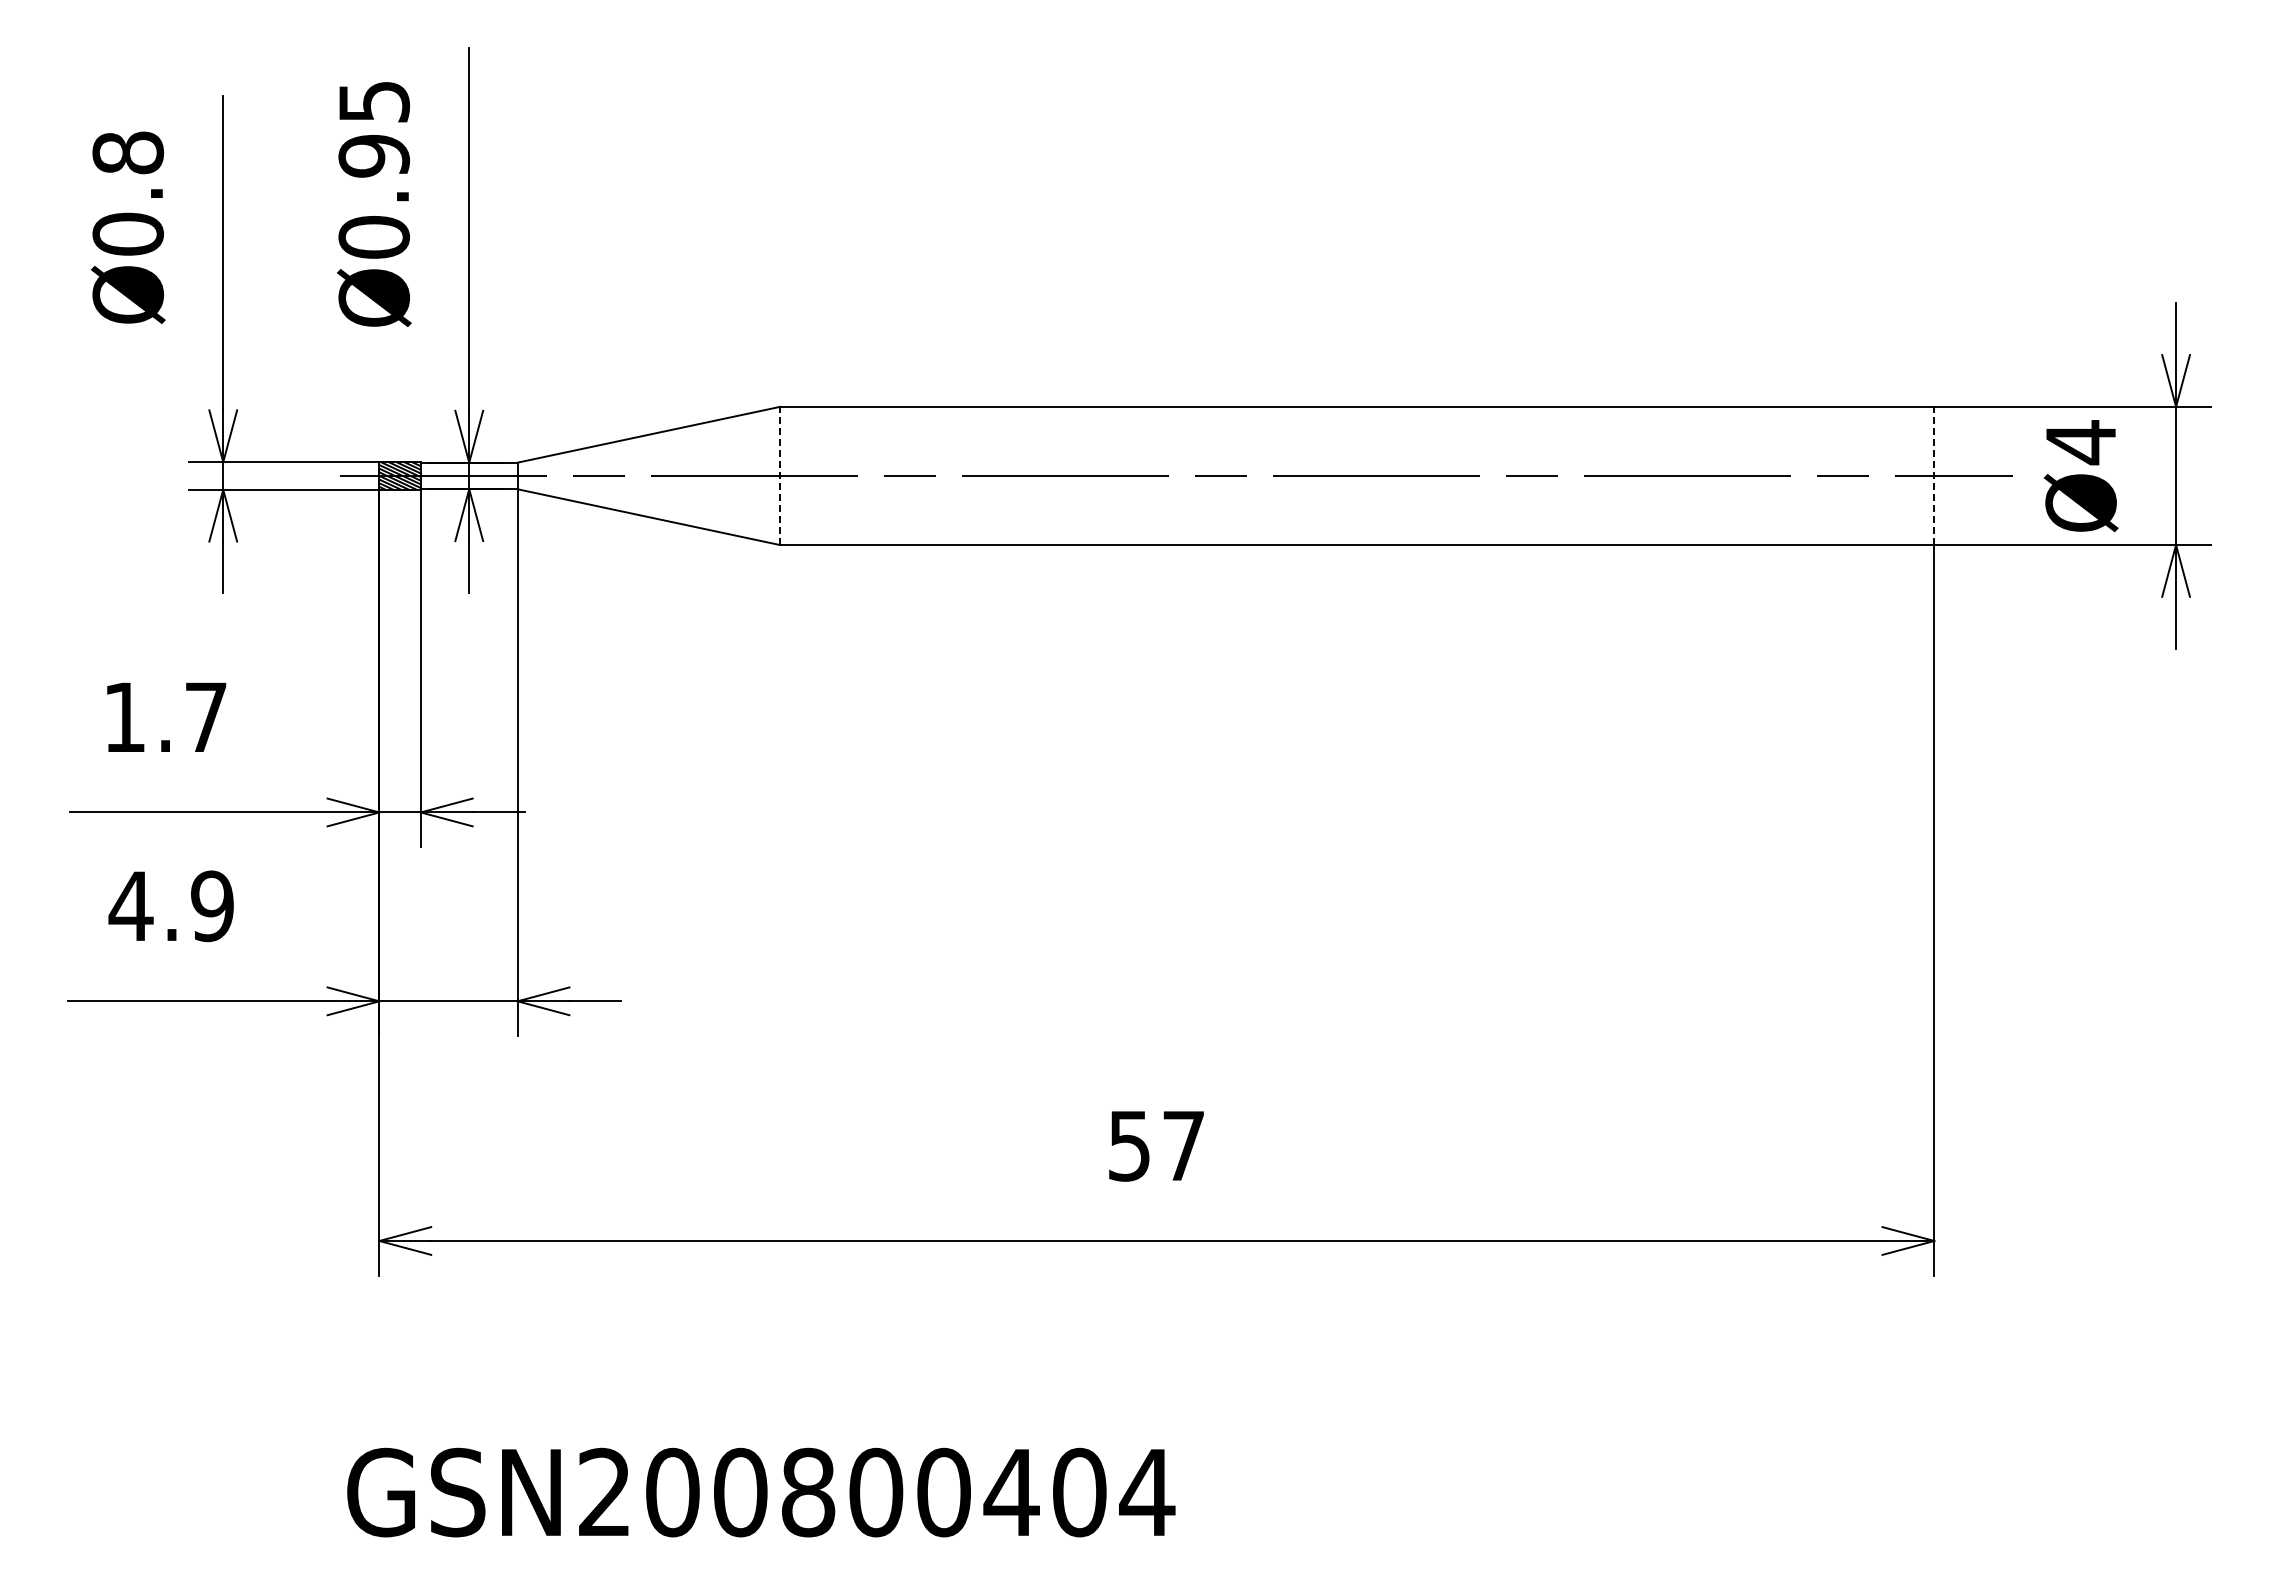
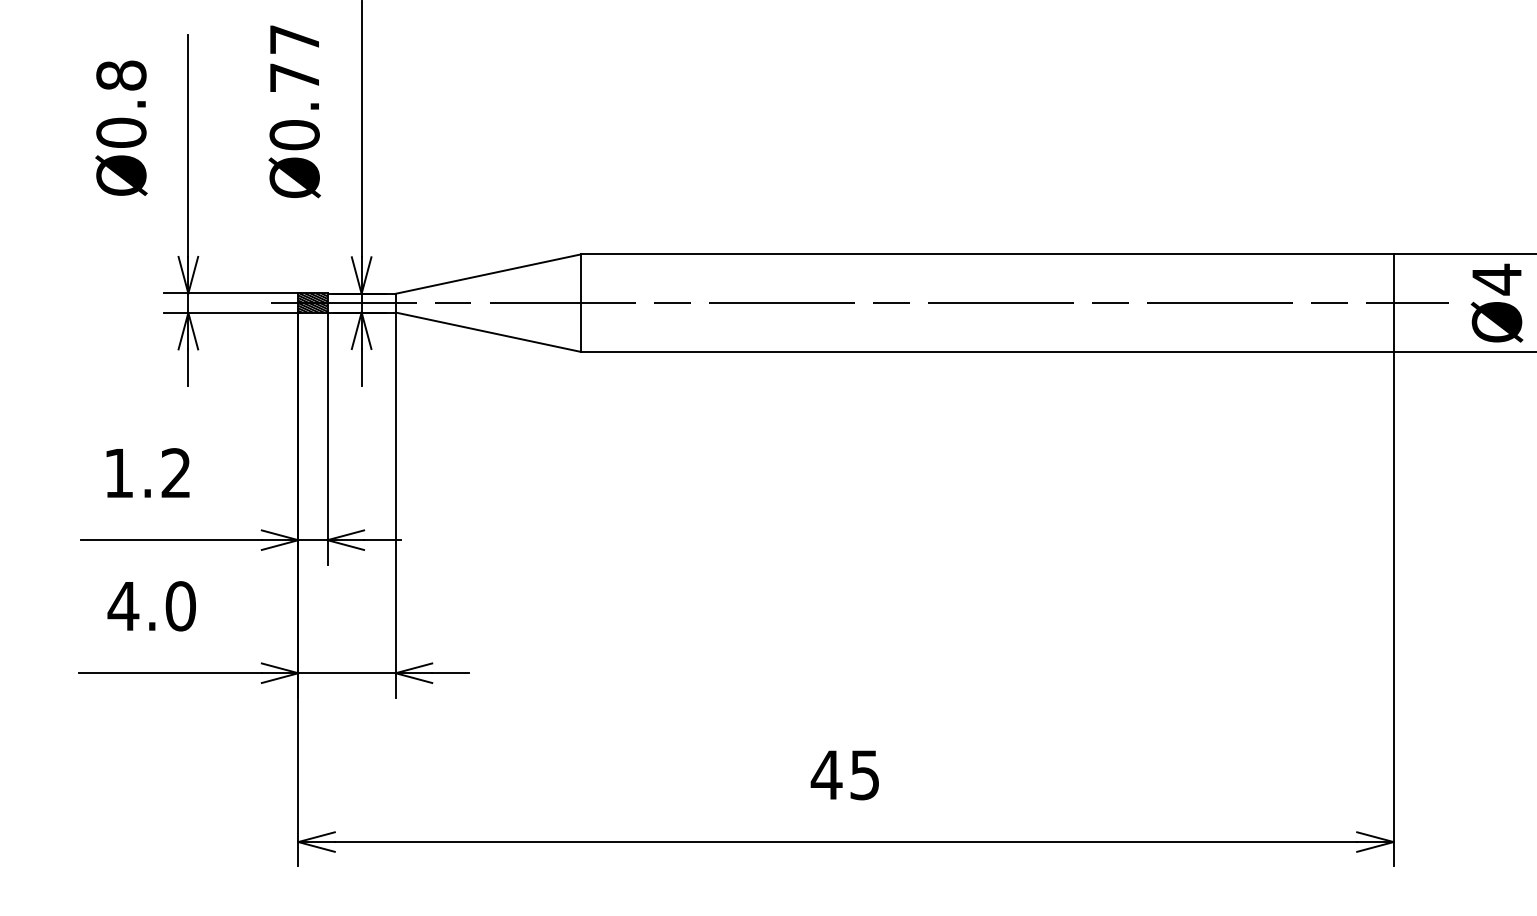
text: (374, 129) -> (294, 59), Ø0.95 -> Ø0.77
line: (780, 475) -> (580, 302), dashed -> solid
line: (1934, 475) -> (1393, 302), dashed -> solid
text: (205, 716) -> (175, 472), 1.7 -> 1.2
text: (212, 906) -> (180, 606), 4.9 -> 4.0
text: (1154, 1146) -> (844, 775), 57 -> 45

